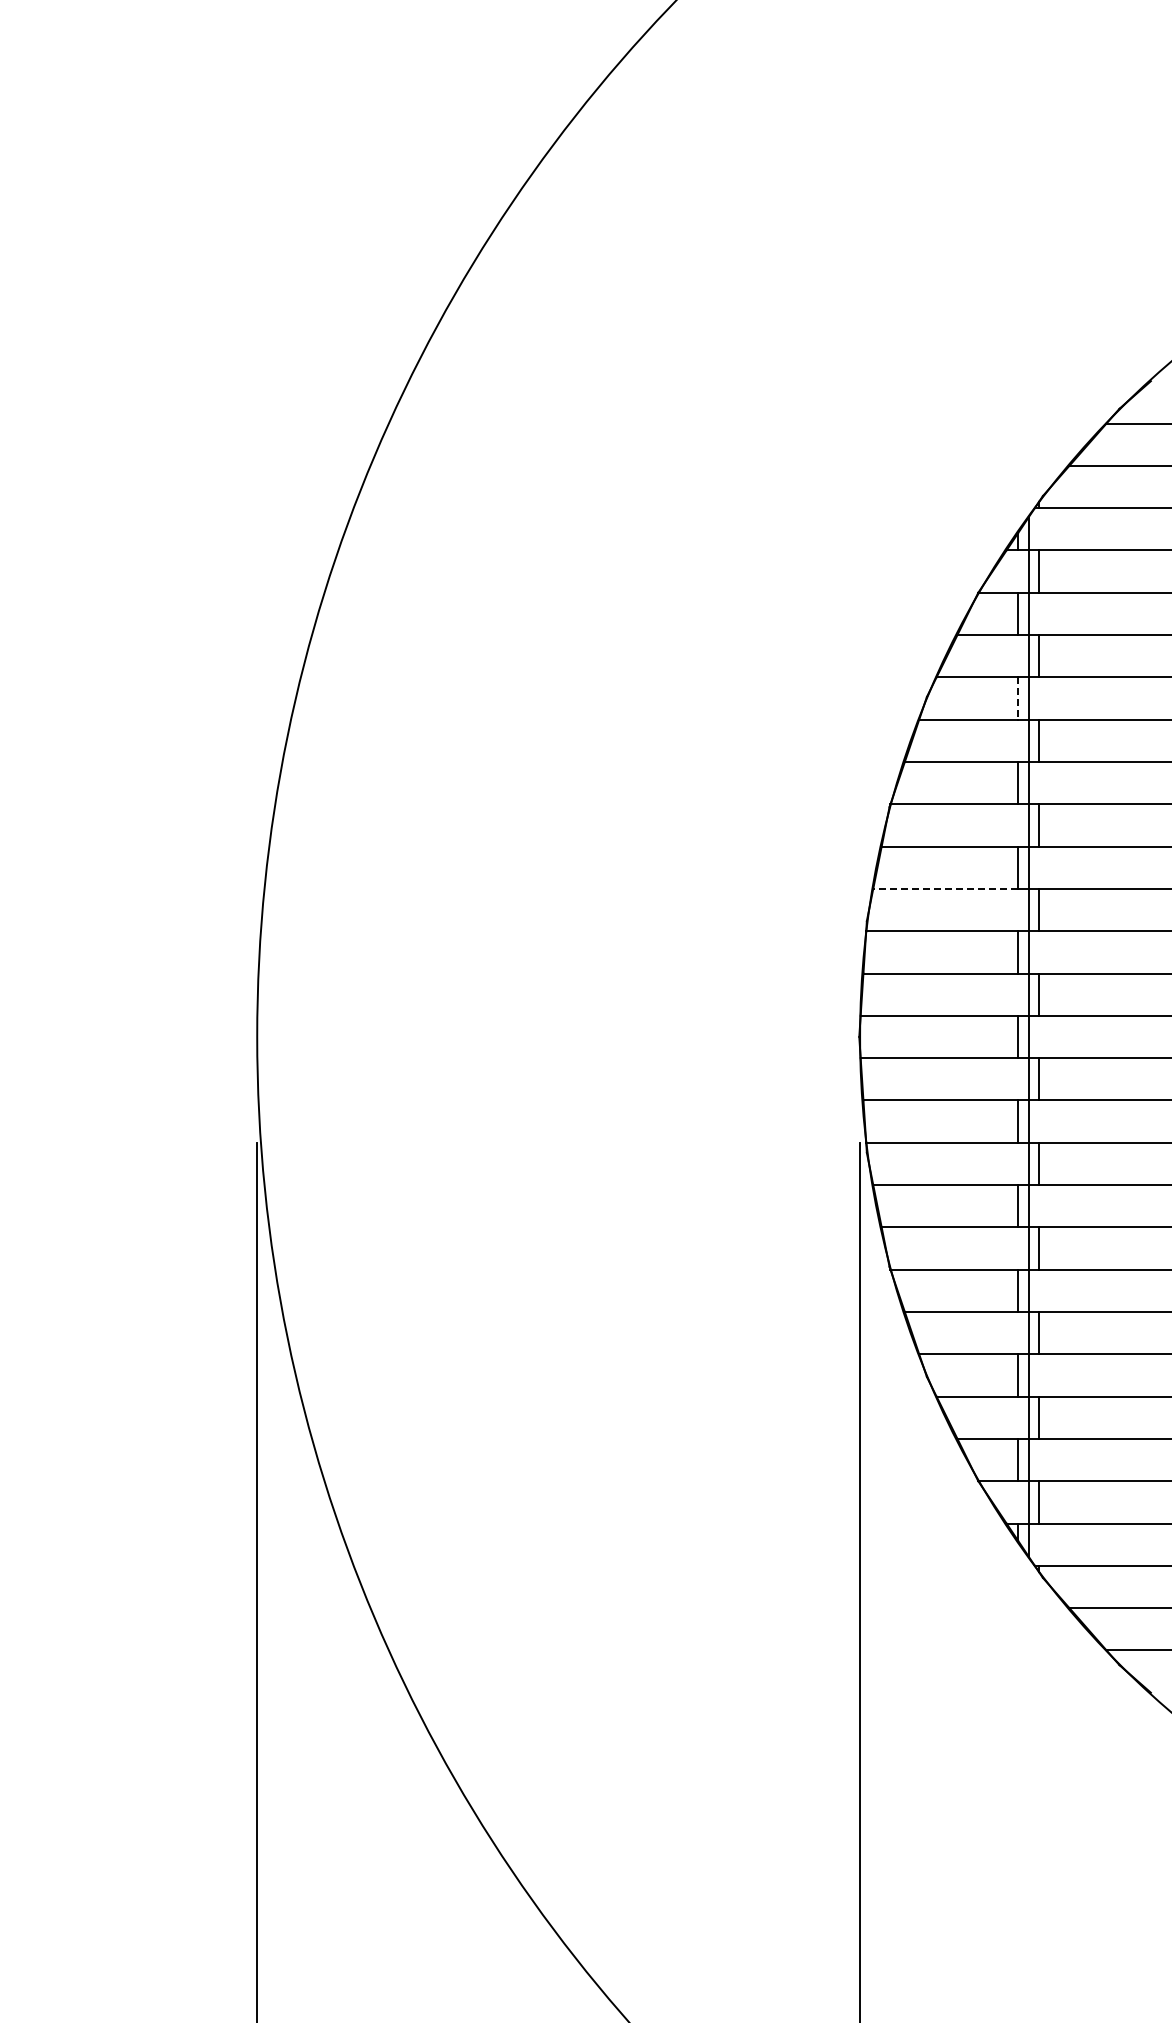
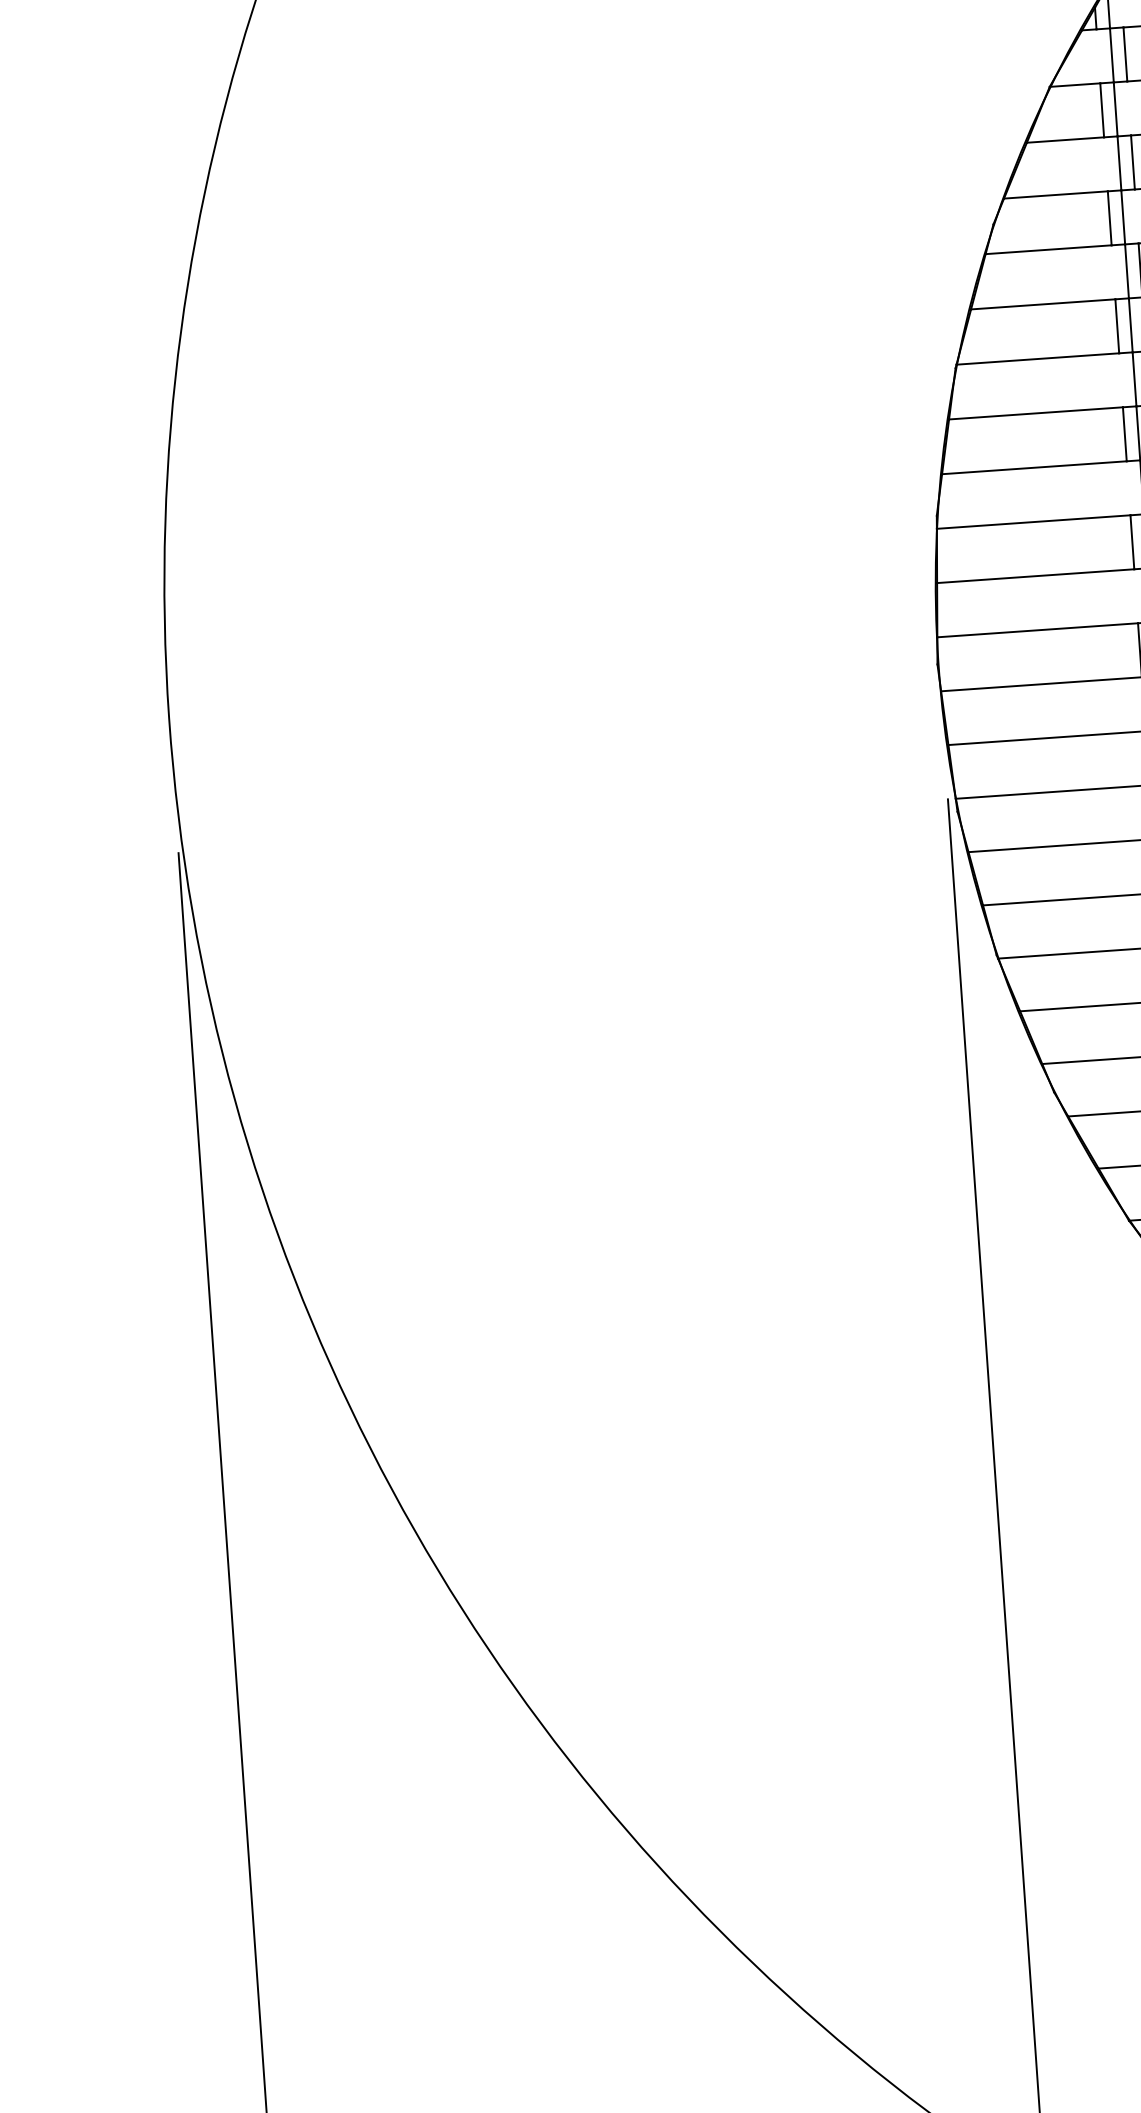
line: (1017, 699) -> (1109, 219), dashed -> solid
line: (945, 888) -> (1034, 467), dashed -> solid

